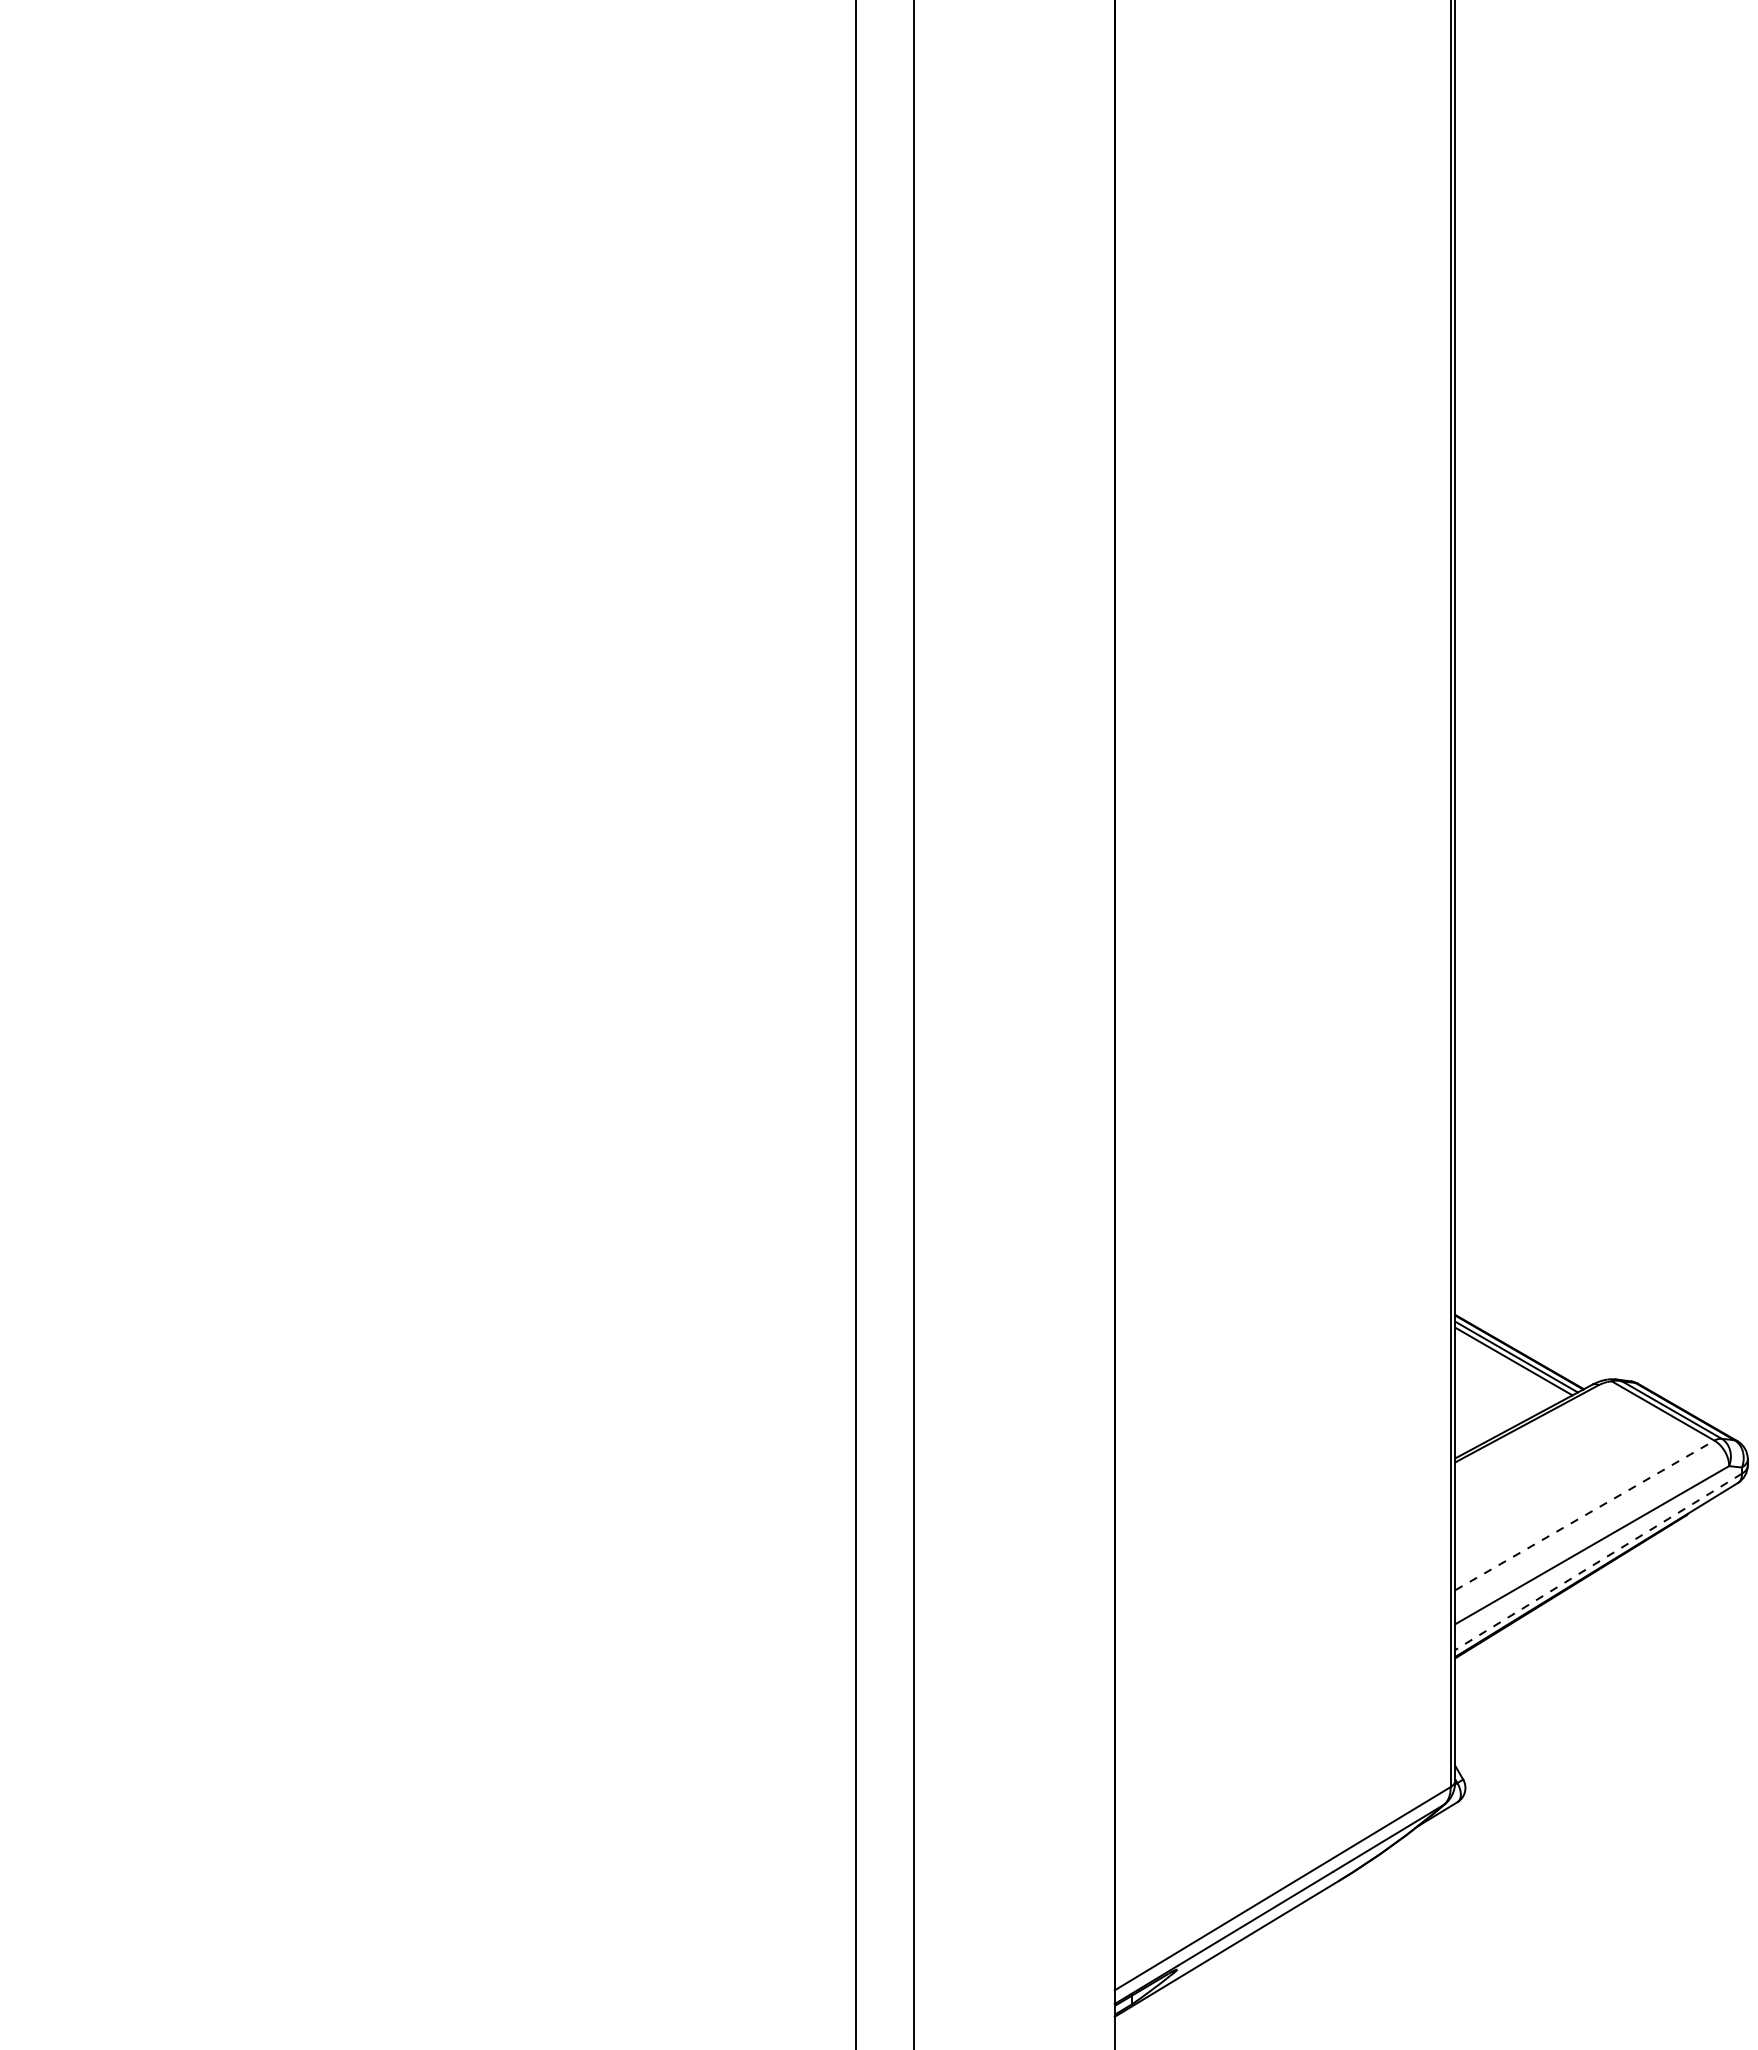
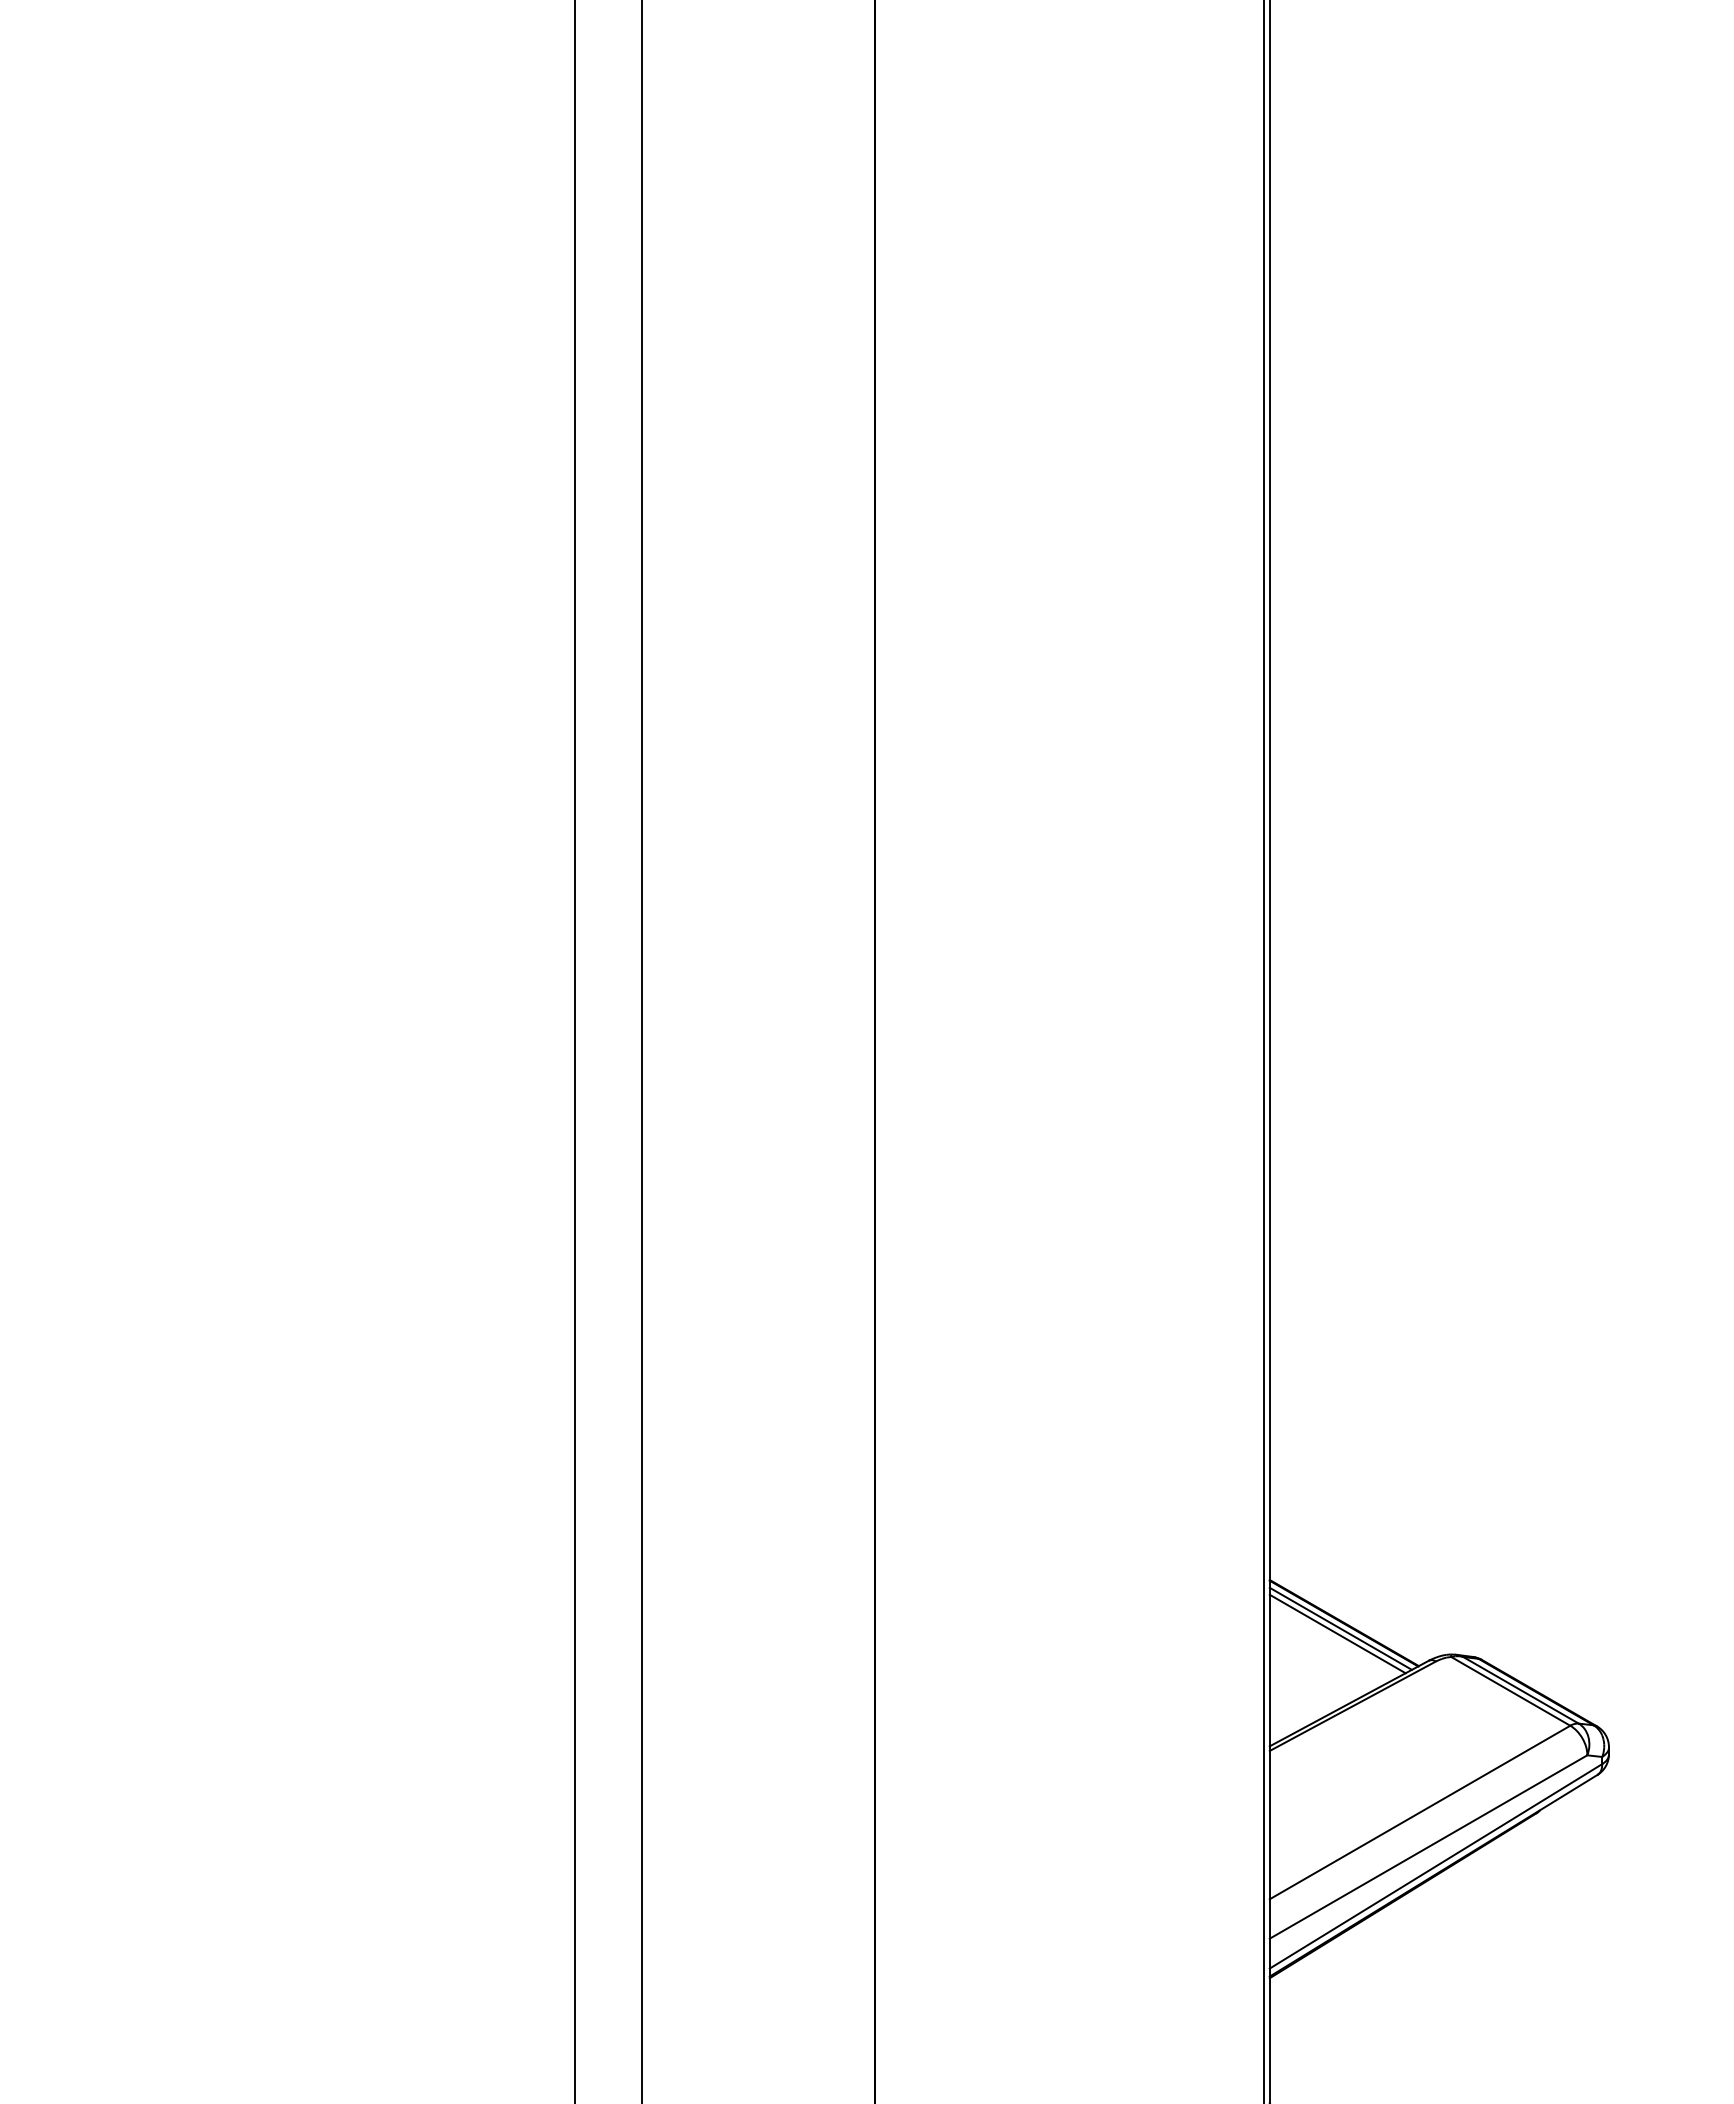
line: (1584, 1515) -> (1419, 1812), dashed -> solid
line: (1598, 1562) -> (1435, 1867), dashed -> solid

